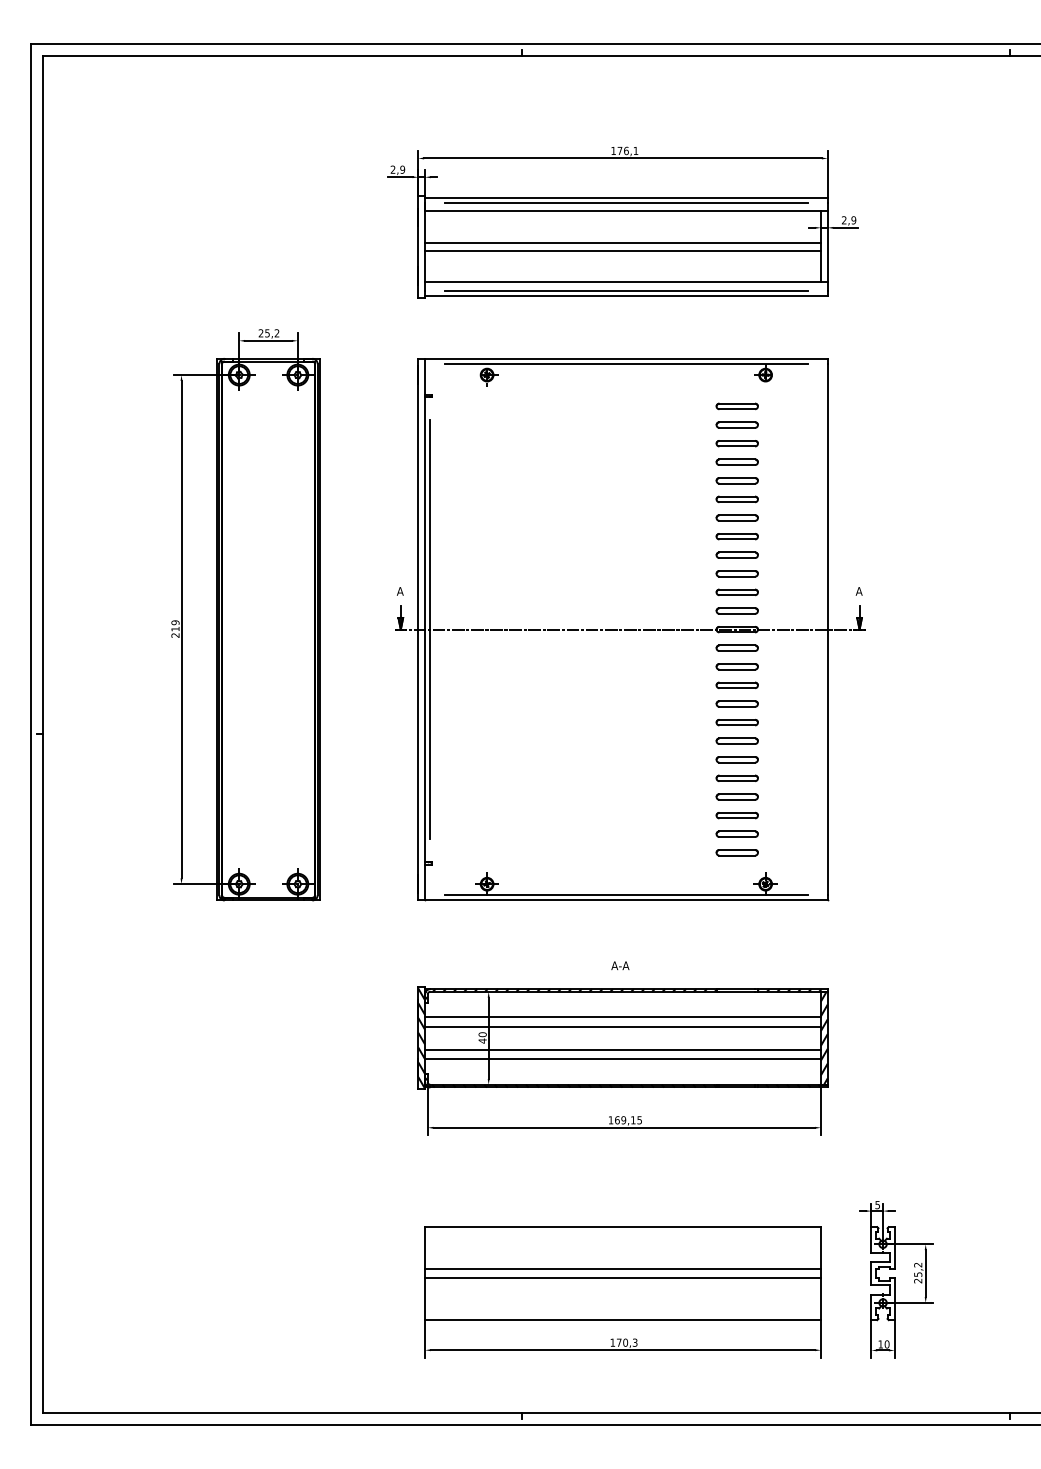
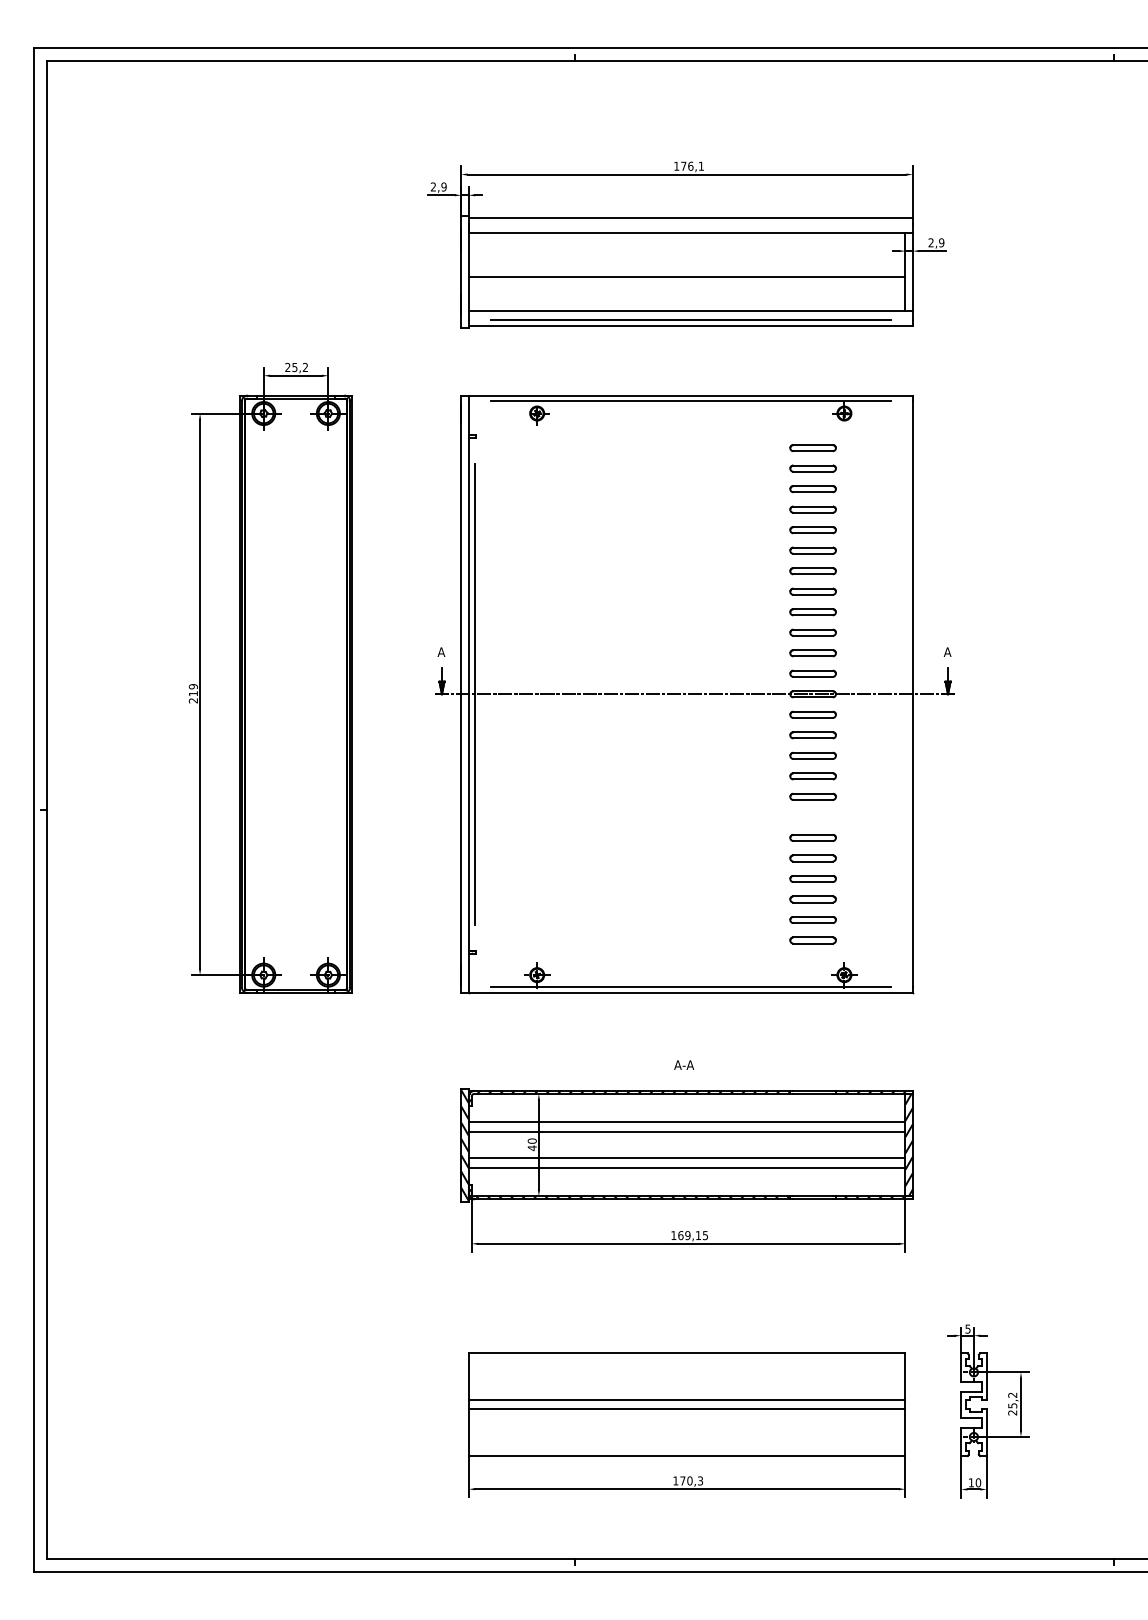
line: (626, 202) -> (690, 223), removed
line: (622, 242) -> (686, 267), removed
part: (736, 740) -> (812, 816), removed

